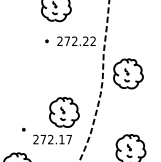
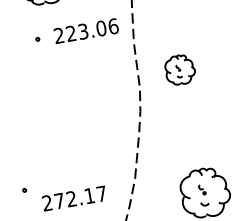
text: (80, 41) -> (92, 30), 272.22 -> 223.06
part: (128, 73) -> (180, 69), size x0.6
part: (64, 112) -> (86, 150), removed

